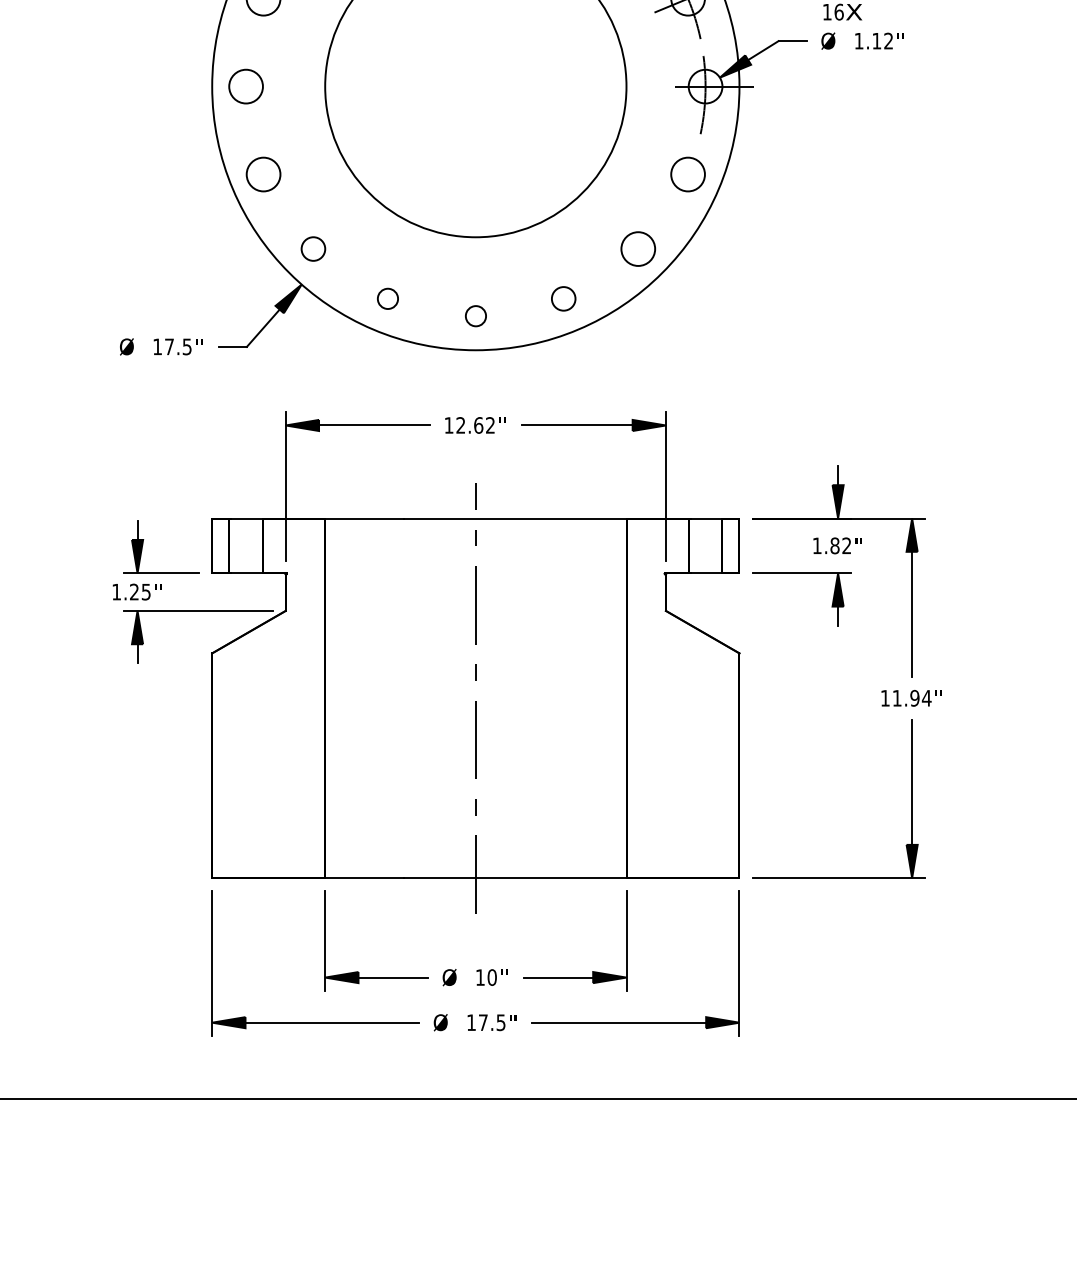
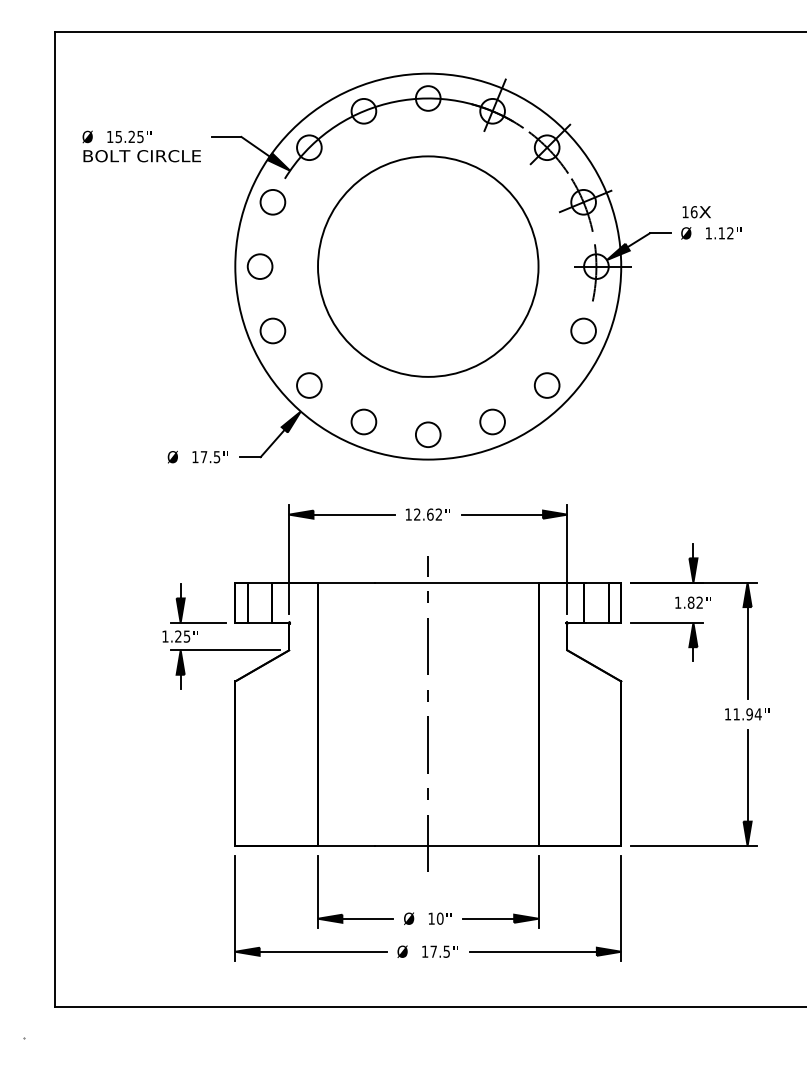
circle: (313, 249) -> (309, 385), size x1.43
circle: (387, 298) -> (363, 421), size x1.67
circle: (563, 298) -> (492, 421), size x1.43
circle: (476, 315) -> (428, 434), size x1.67

